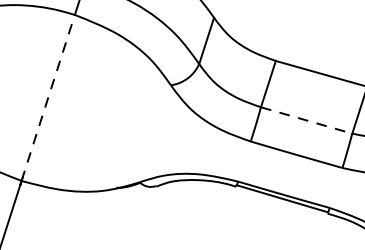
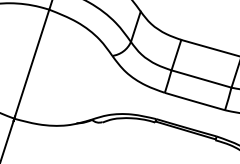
line: (47, 96) -> (31, 63), dashed -> solid
line: (308, 121) -> (202, 79), dashed -> solid

